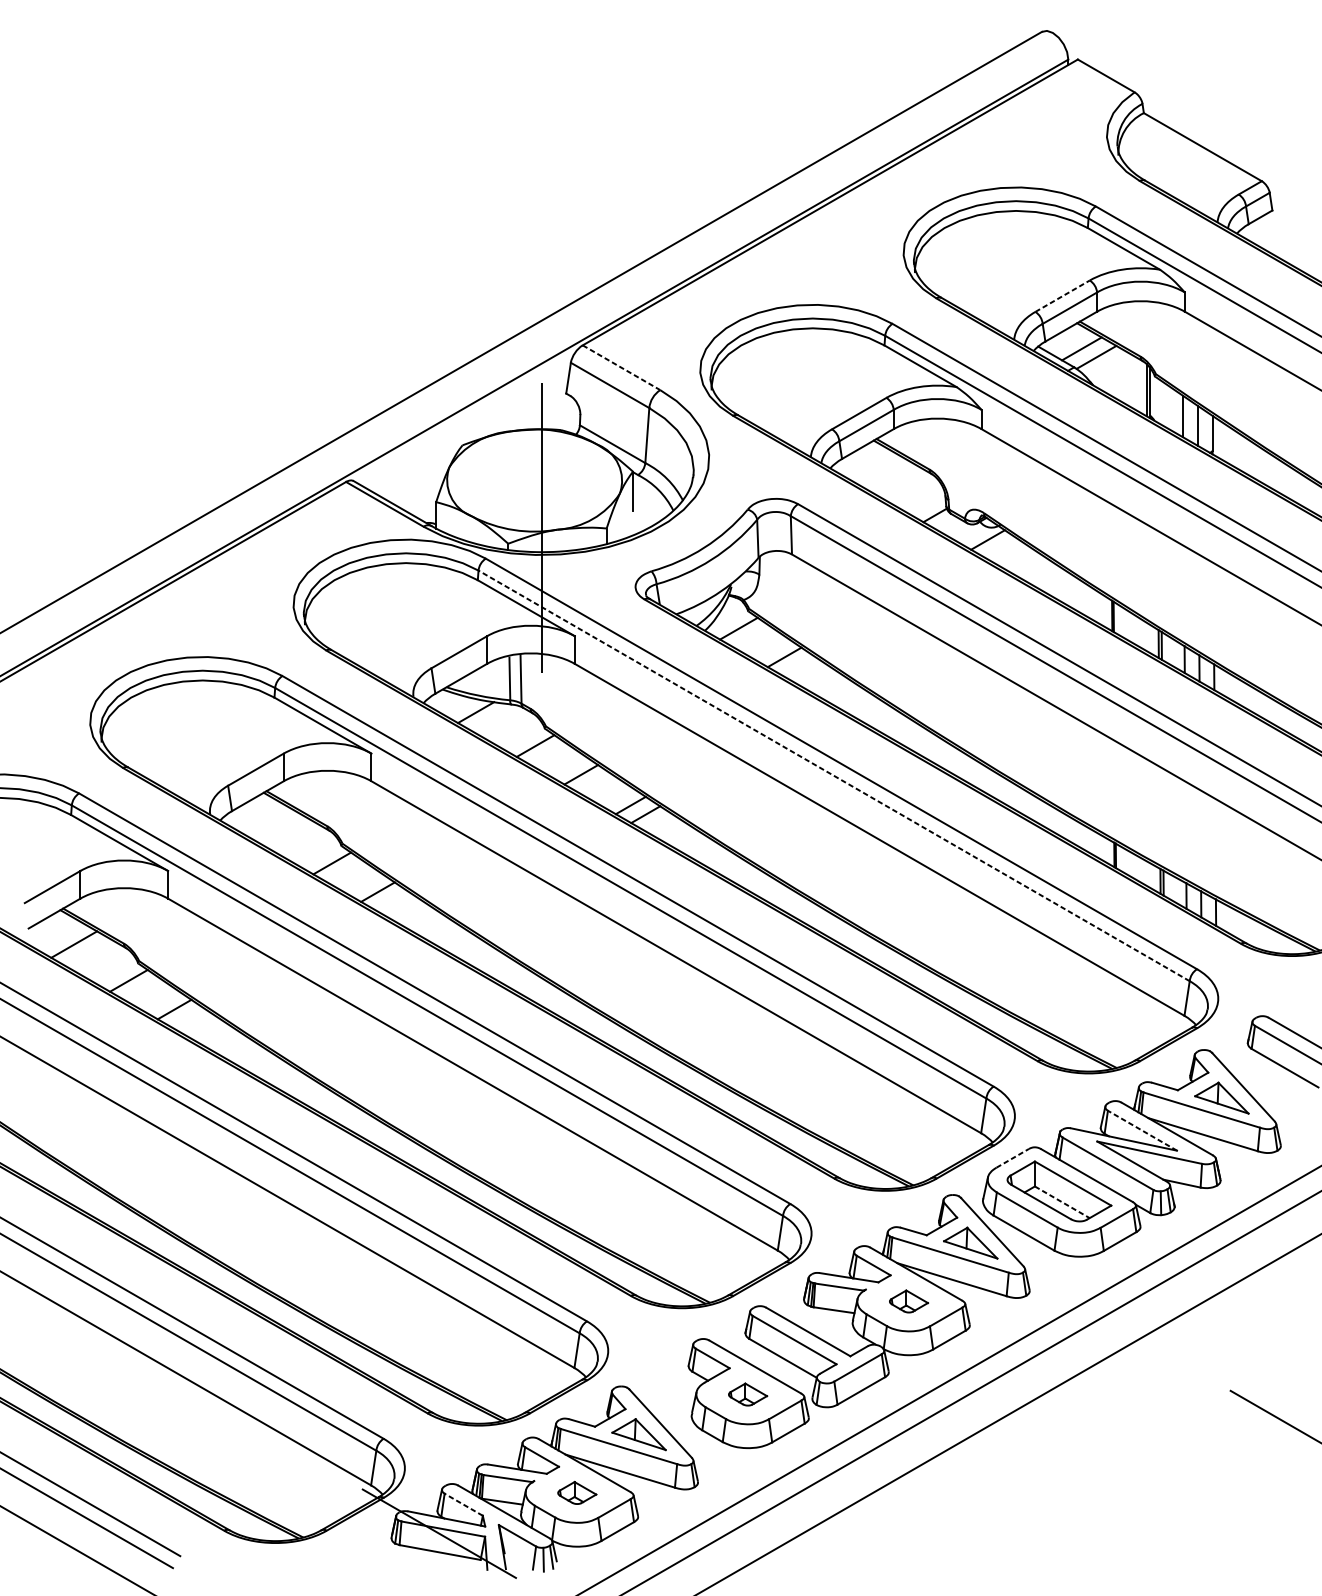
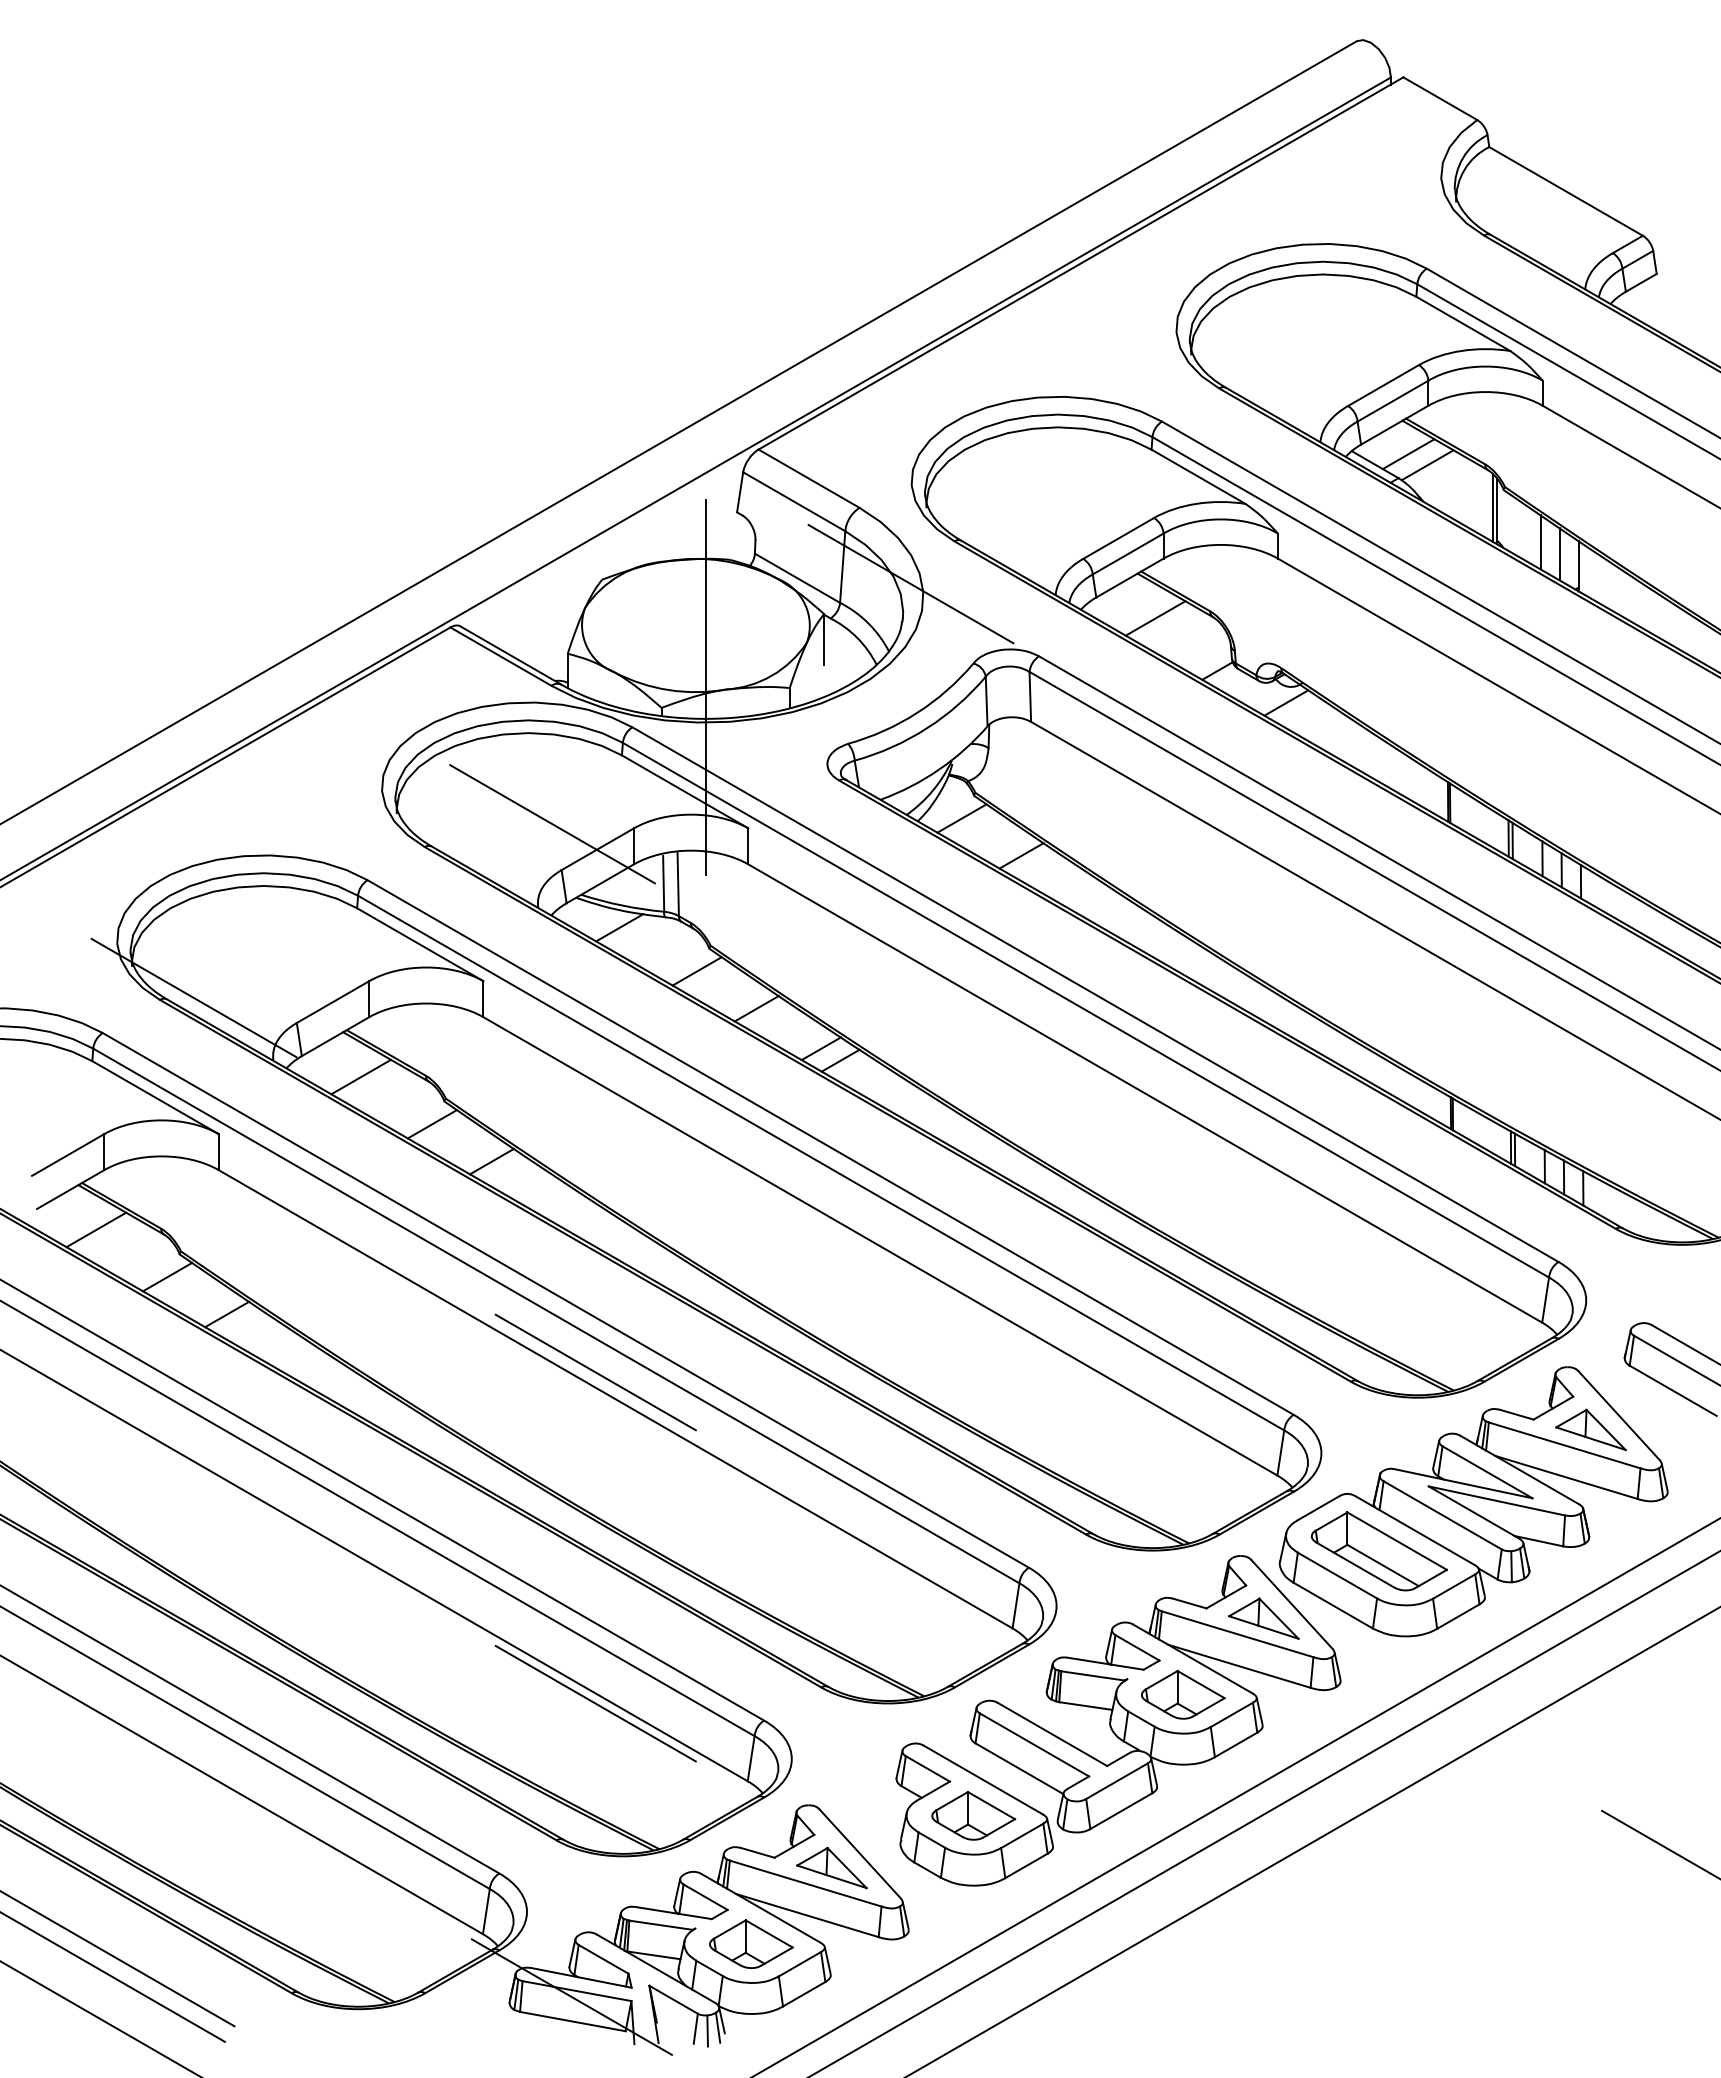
line: (1062, 296) -> (1383, 385), dashed -> solid
line: (621, 367) -> (809, 478), dashed -> solid
line: (699, 448) -> (910, 583), added
line: (887, 475) -> (1155, 618), added
line: (424, 632) -> (552, 823), added
line: (148, 766) -> (193, 997), added
line: (833, 776) -> (1085, 1010), dashed -> solid
line: (277, 826) -> (361, 1076), added
line: (457, 1054) -> (595, 1372), added
line: (1142, 1130) -> (1487, 1472), dashed -> solid
line: (1012, 1158) -> (1318, 1508), dashed -> solid
line: (1062, 1202) -> (1383, 1565), dashed -> solid
part: (909, 1301) -> (1183, 1694), size x1.67
line: (457, 1308) -> (595, 1703), added
part: (747, 1394) -> (973, 1815), size x1.67
part: (577, 1492) -> (751, 1943), size x1.67
line: (463, 1504) -> (603, 1959), dashed -> solid

